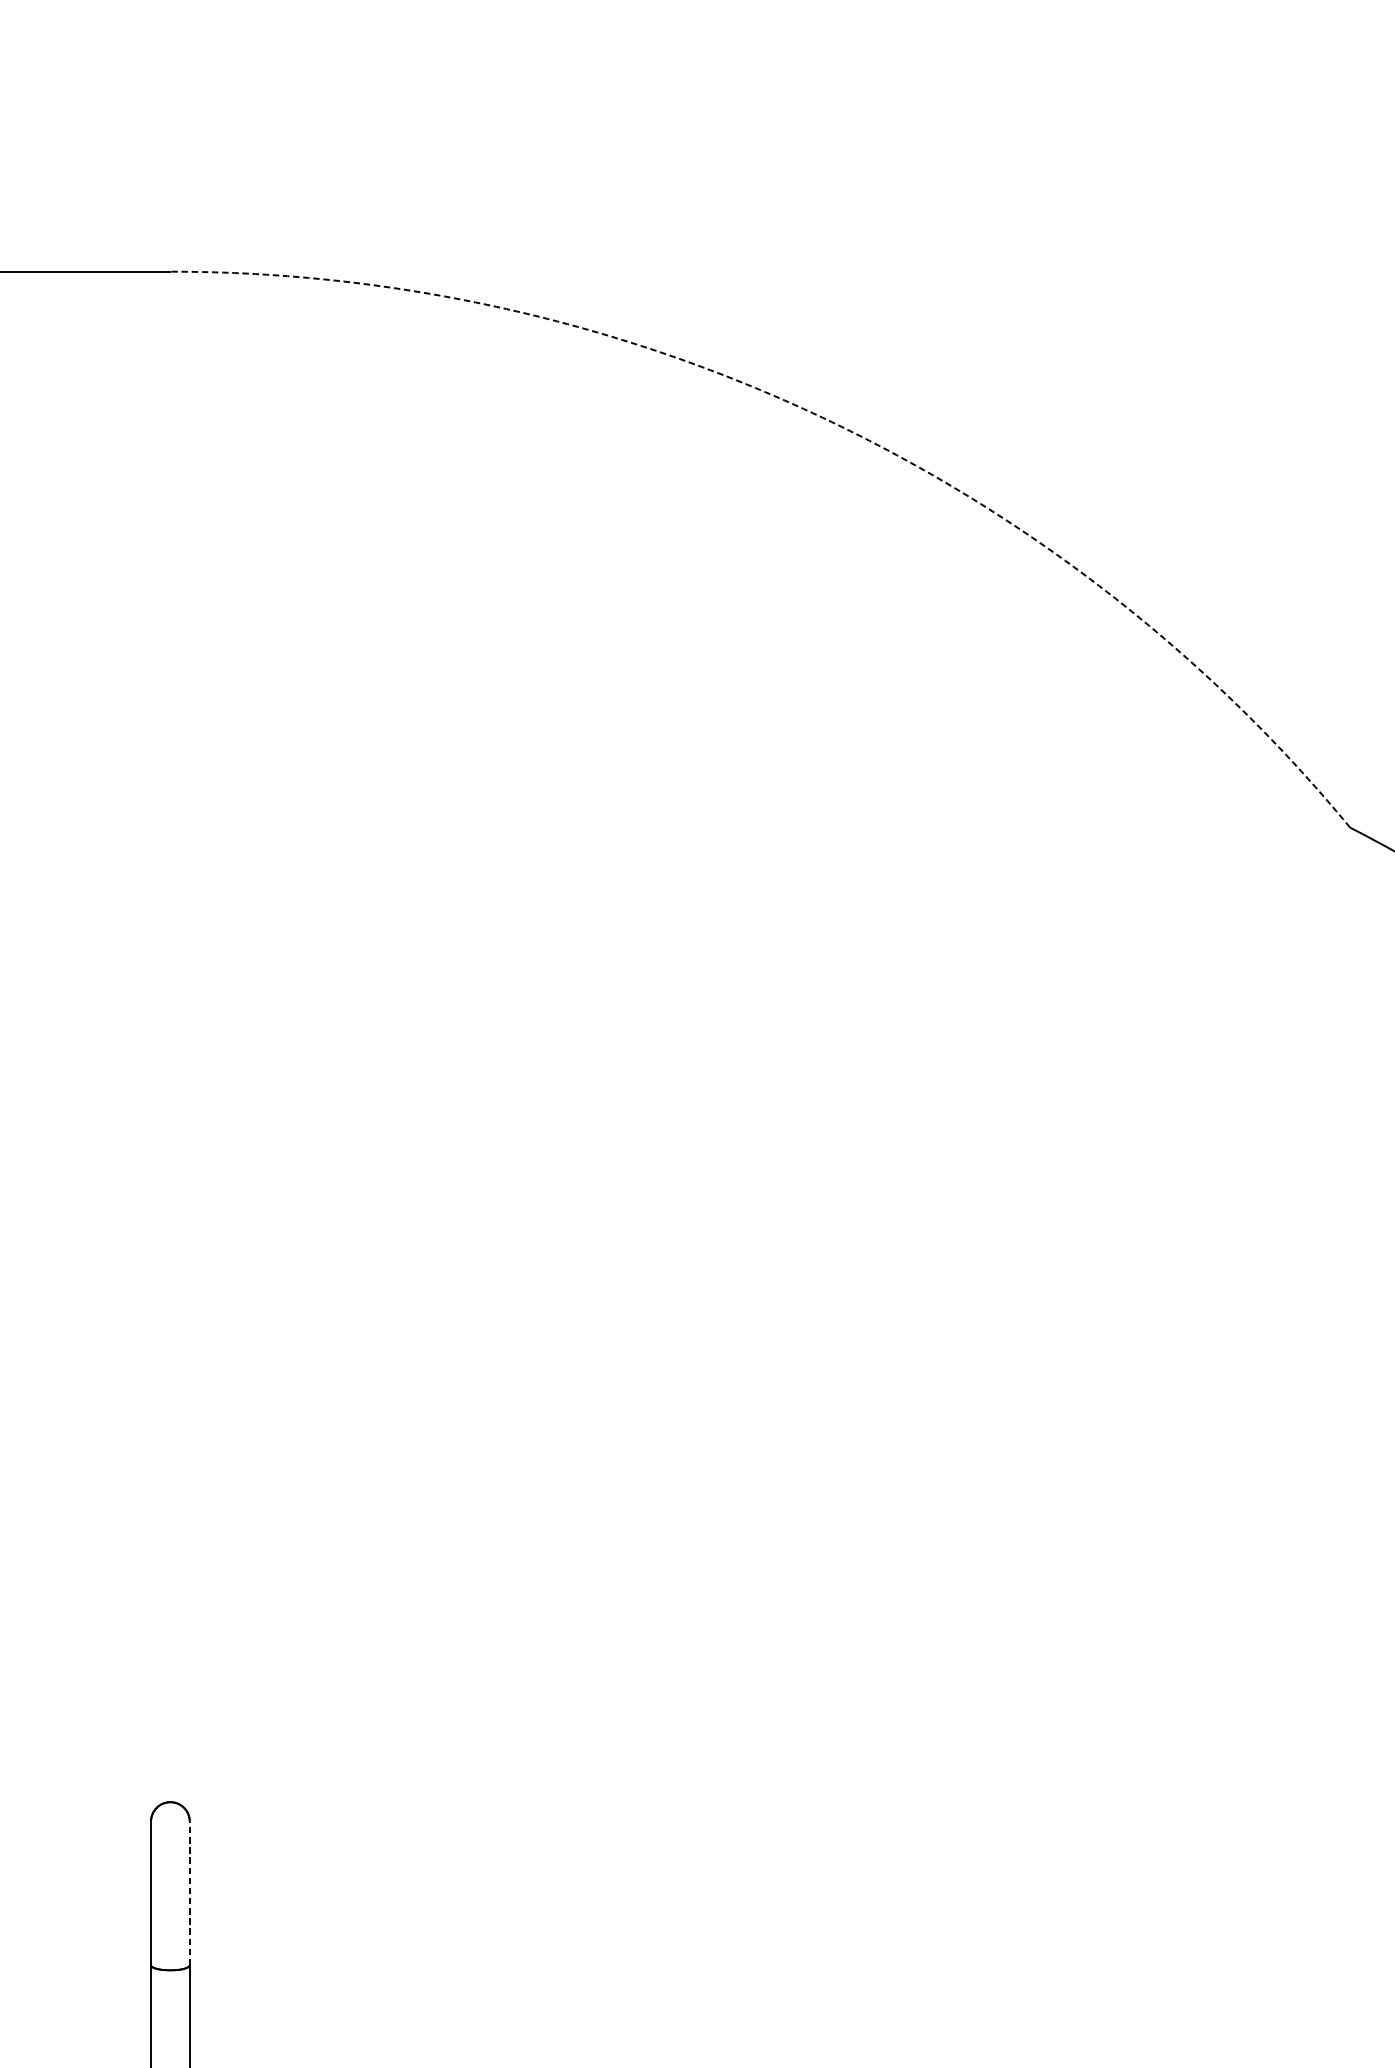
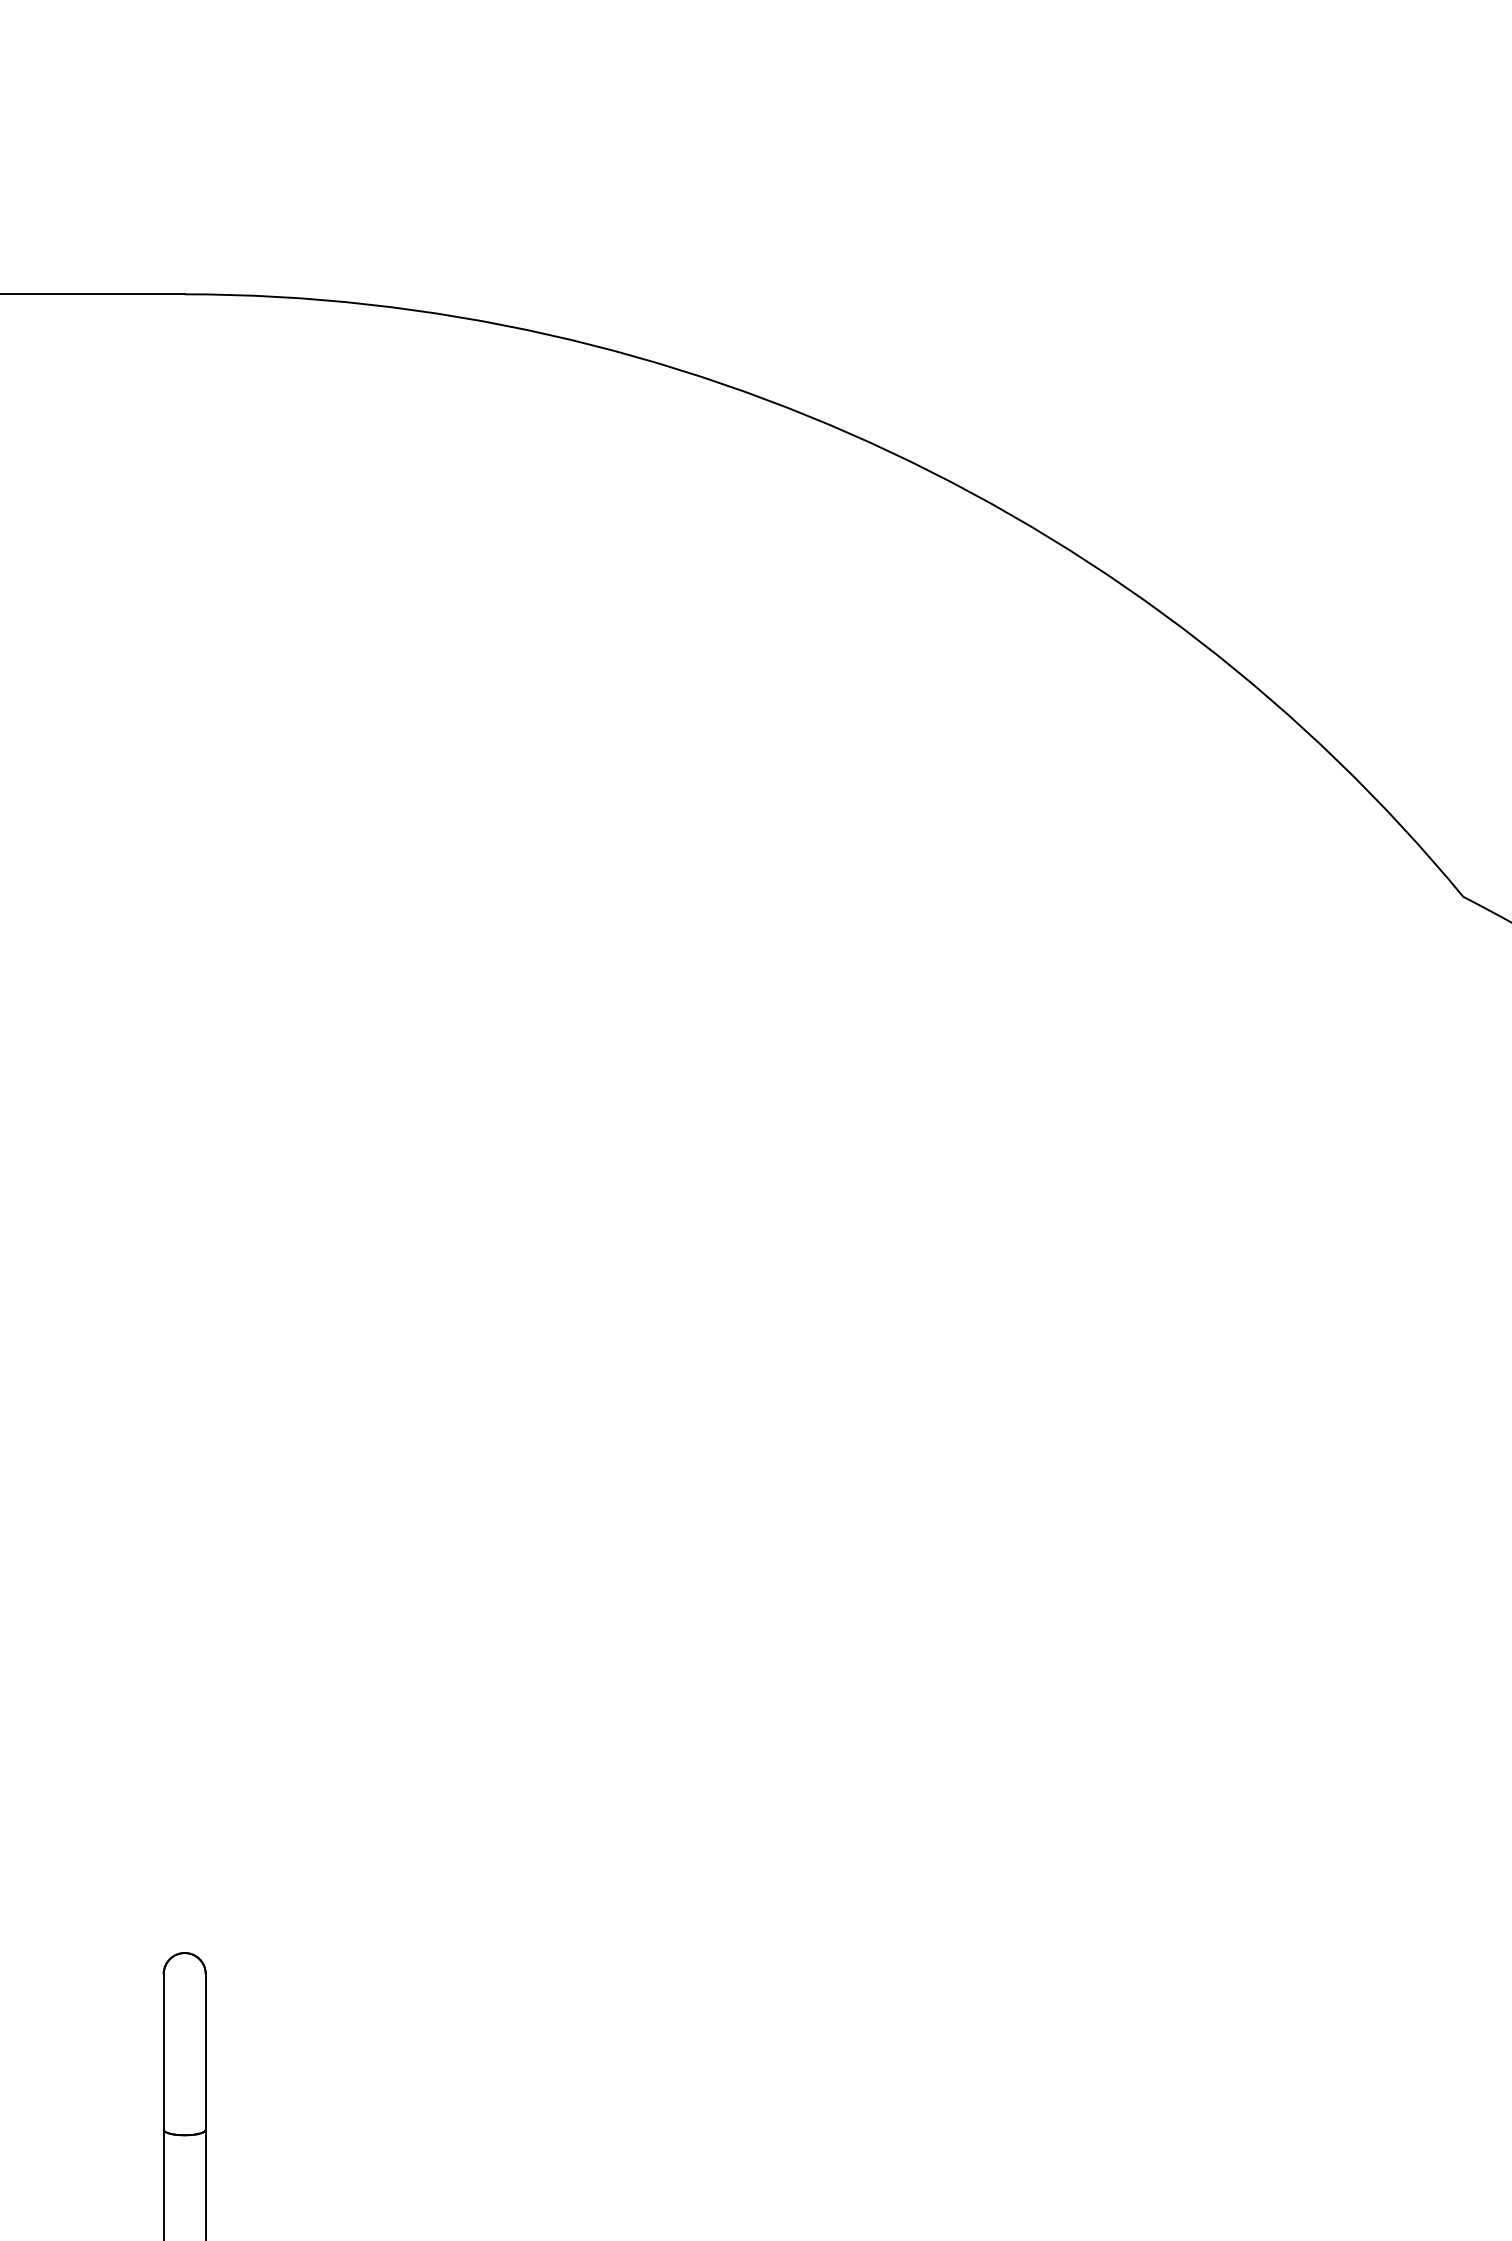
arc: (822, 417) -> (891, 452), dashed -> solid
line: (189, 1893) -> (205, 2051), dashed -> solid

